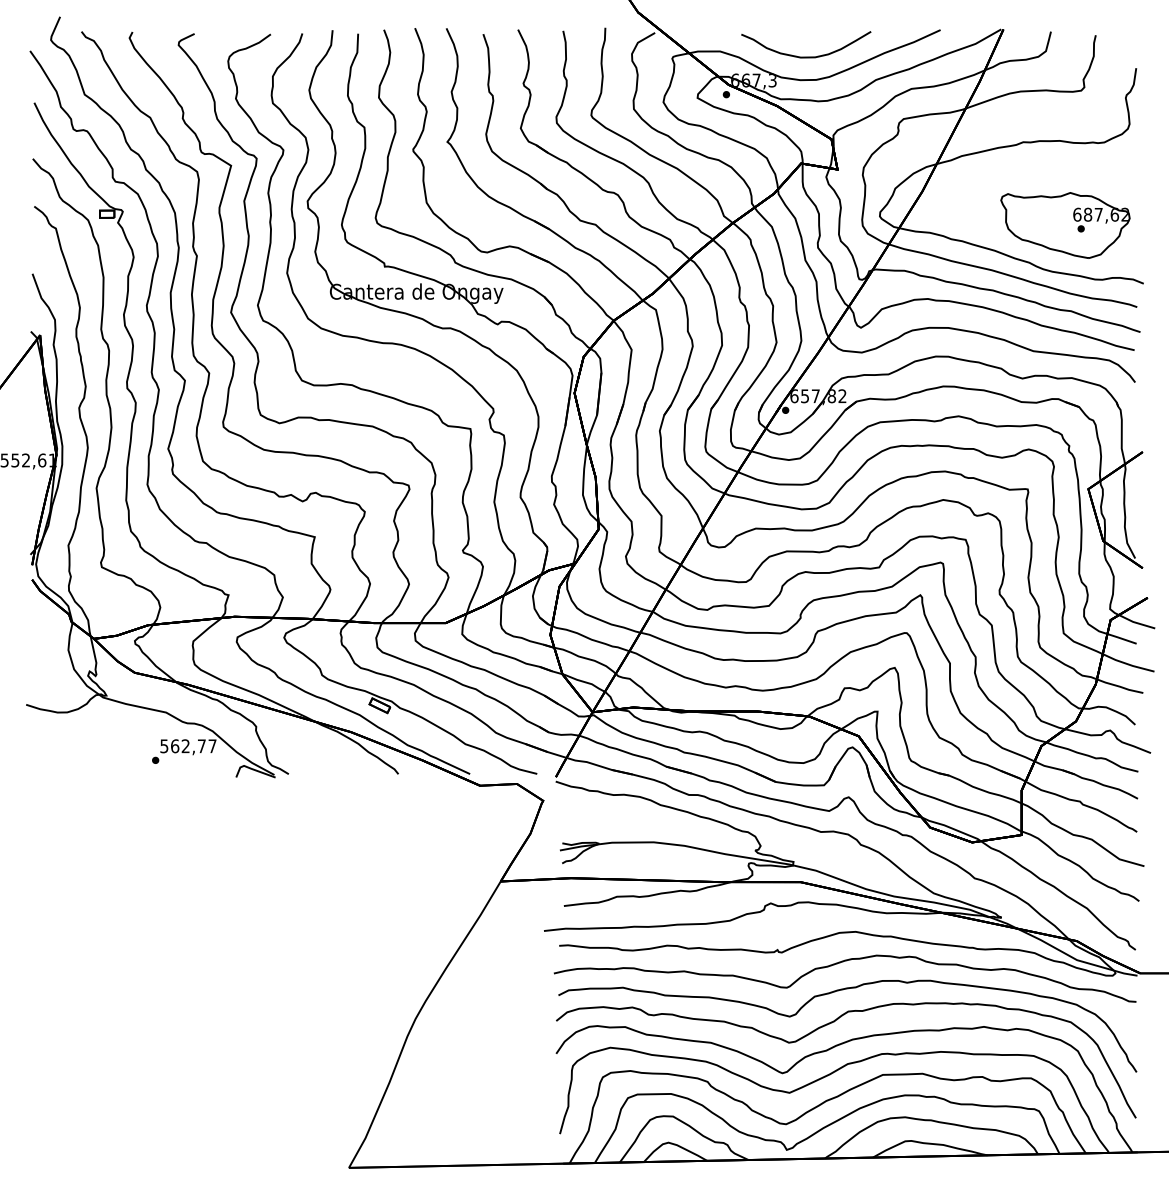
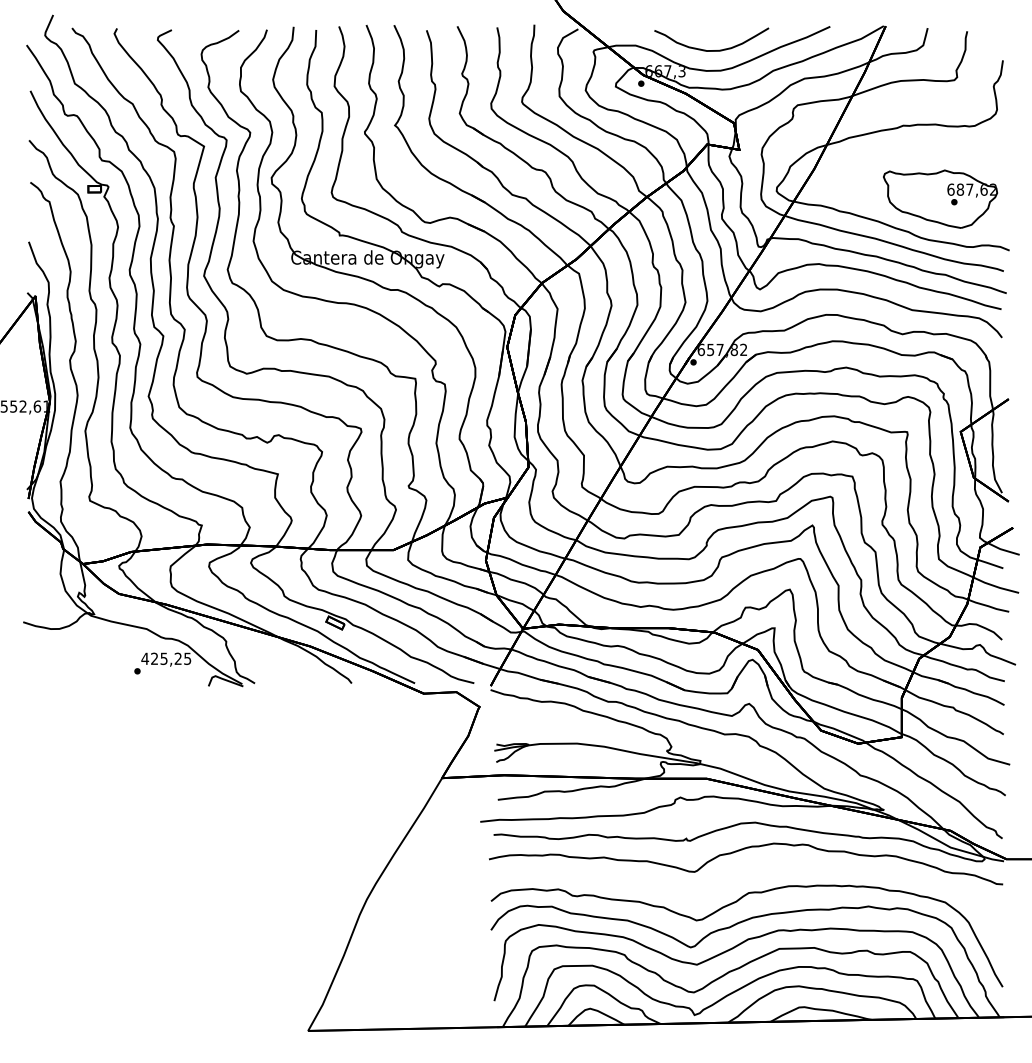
text: (188, 746) -> (166, 659), 562,77 -> 425,25
curve: (835, 992) -> (737, 876), removed

